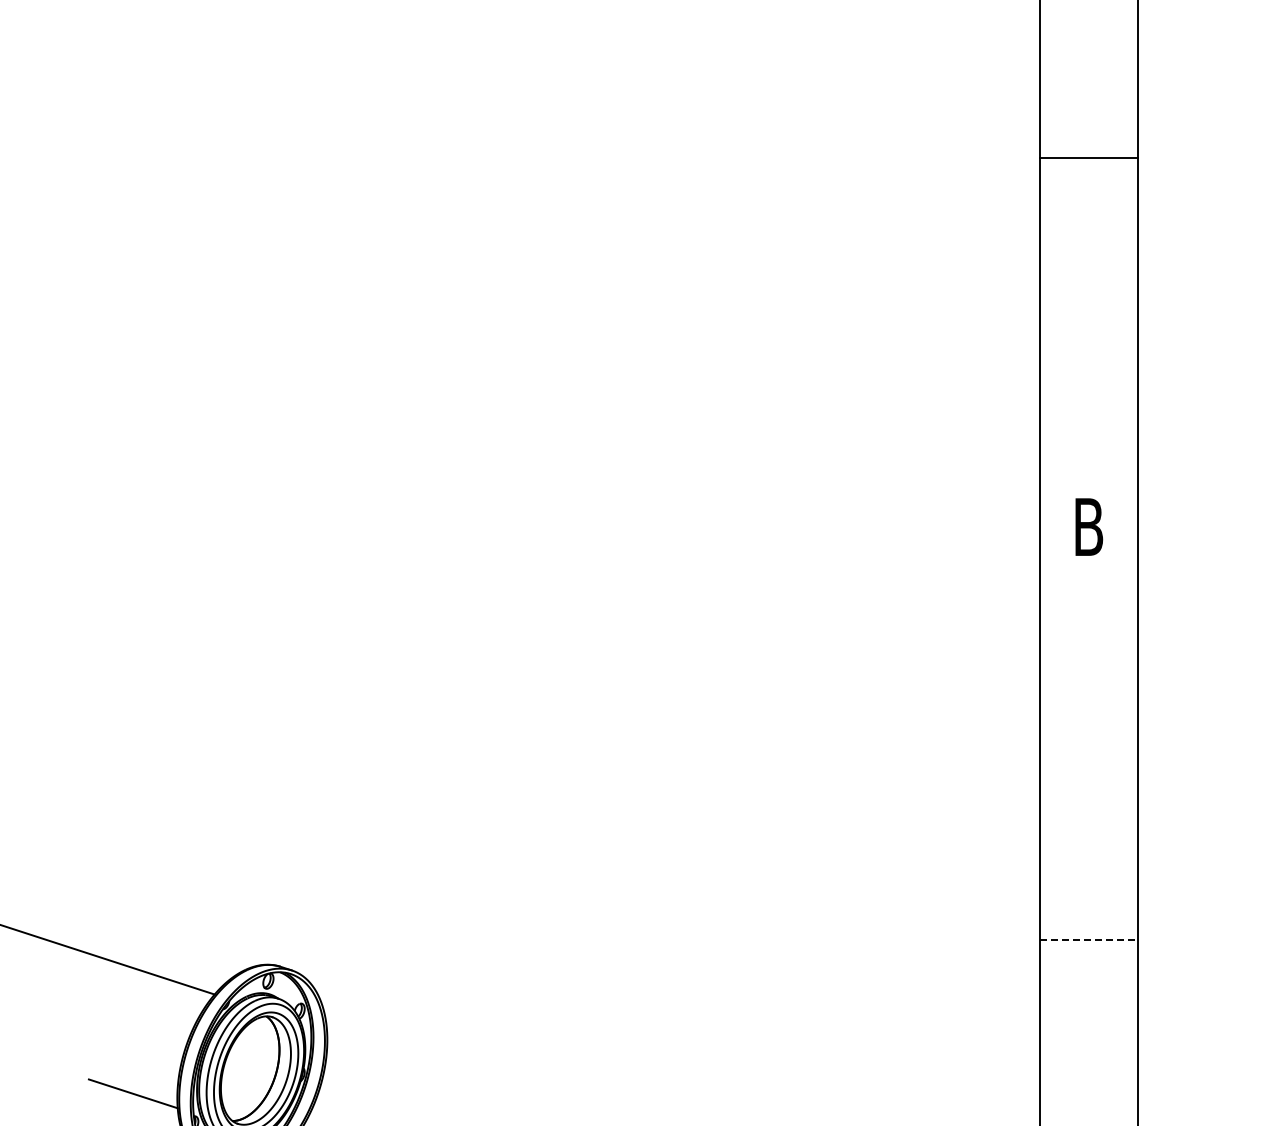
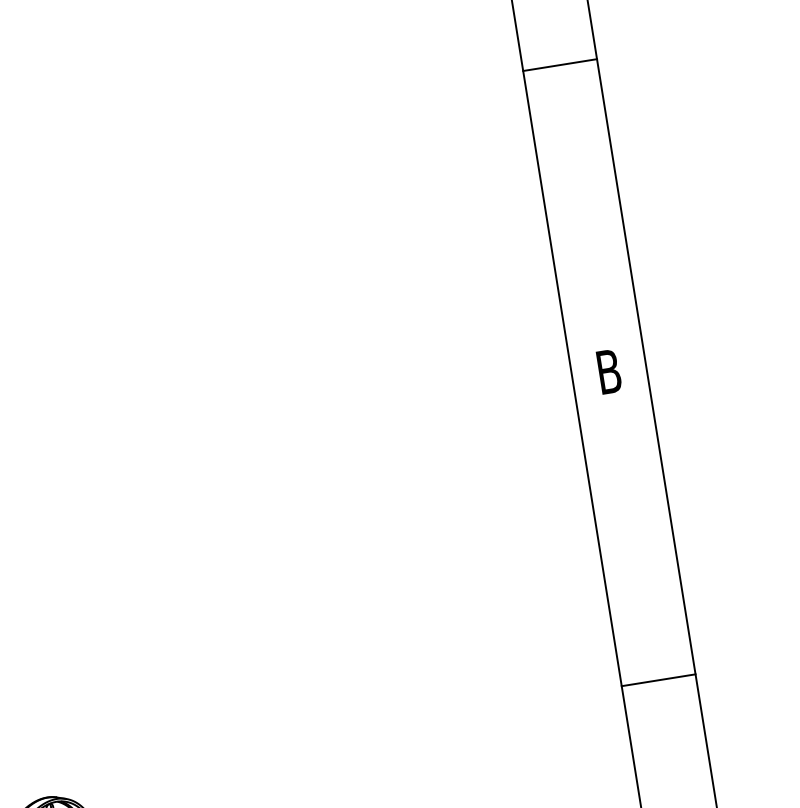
line: (1088, 158) -> (559, 65), moved
line: (1089, 939) -> (658, 680), dashed -> solid

